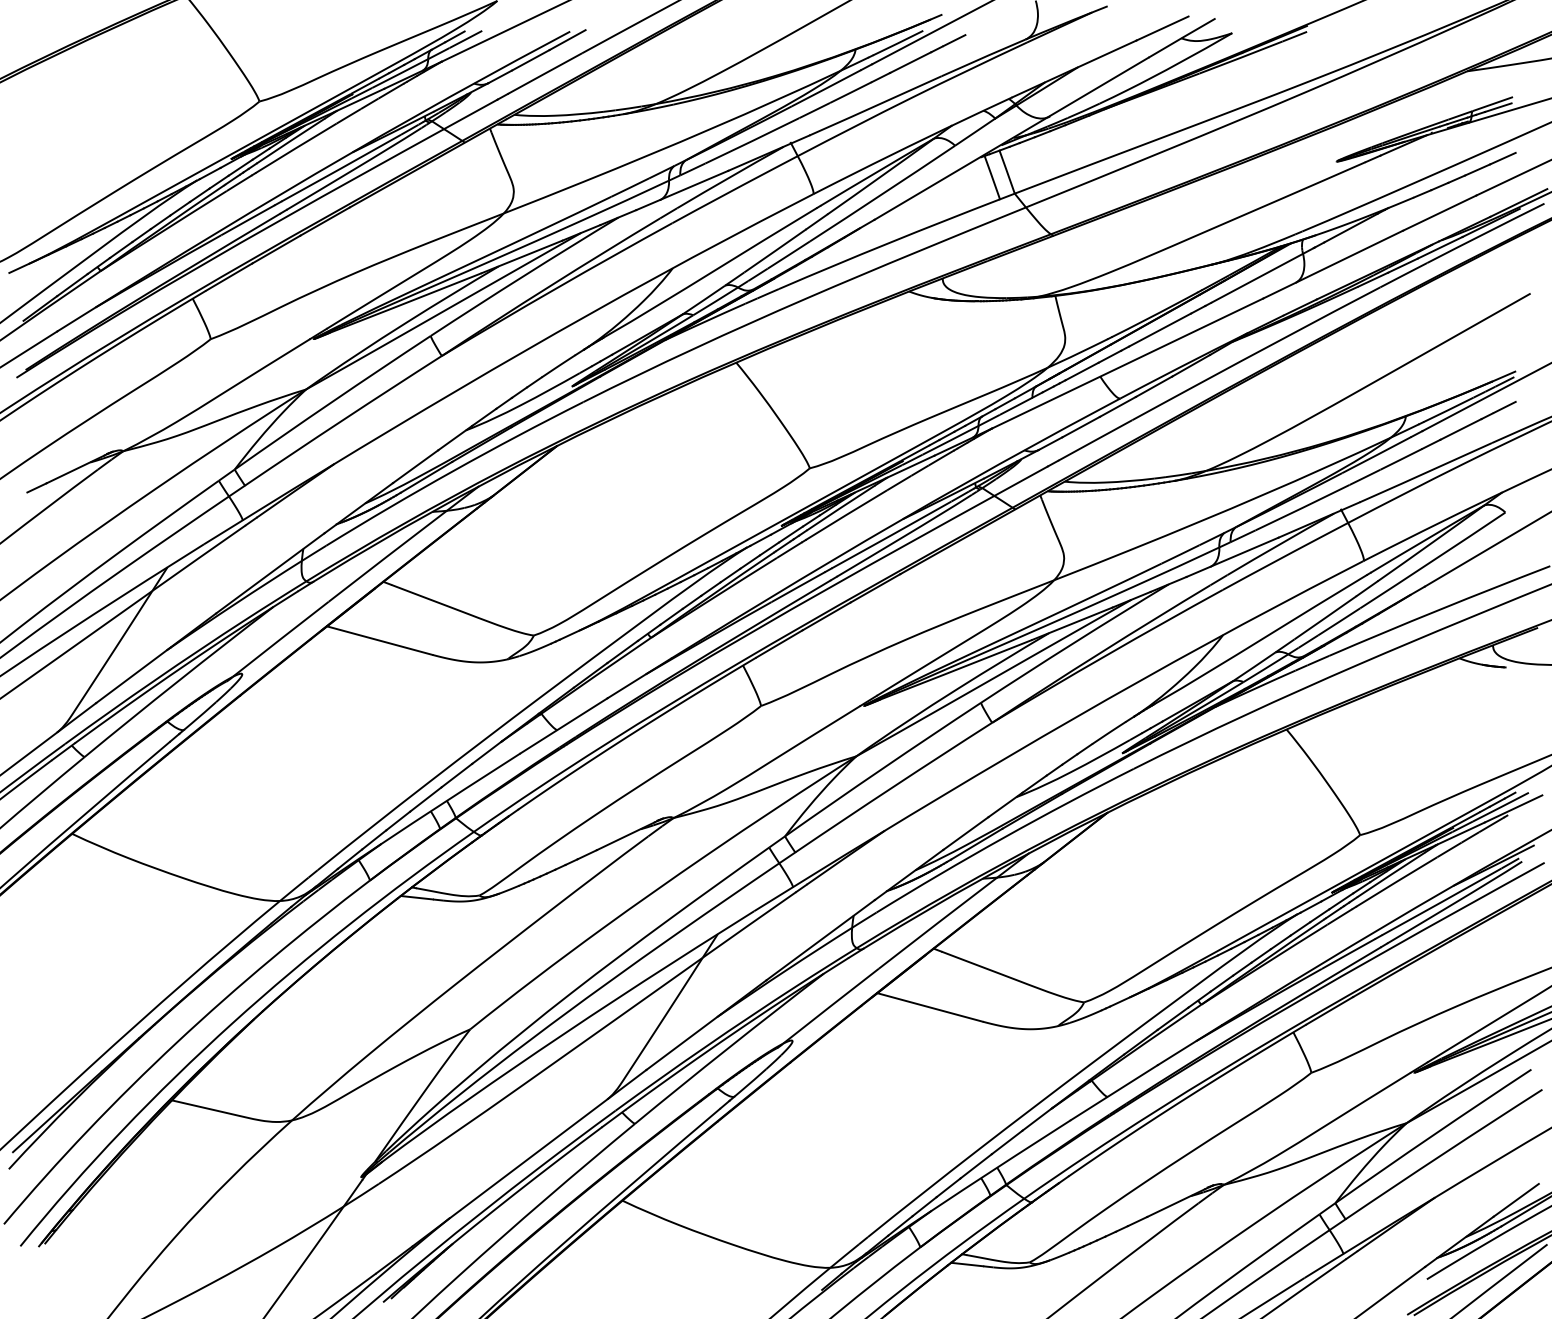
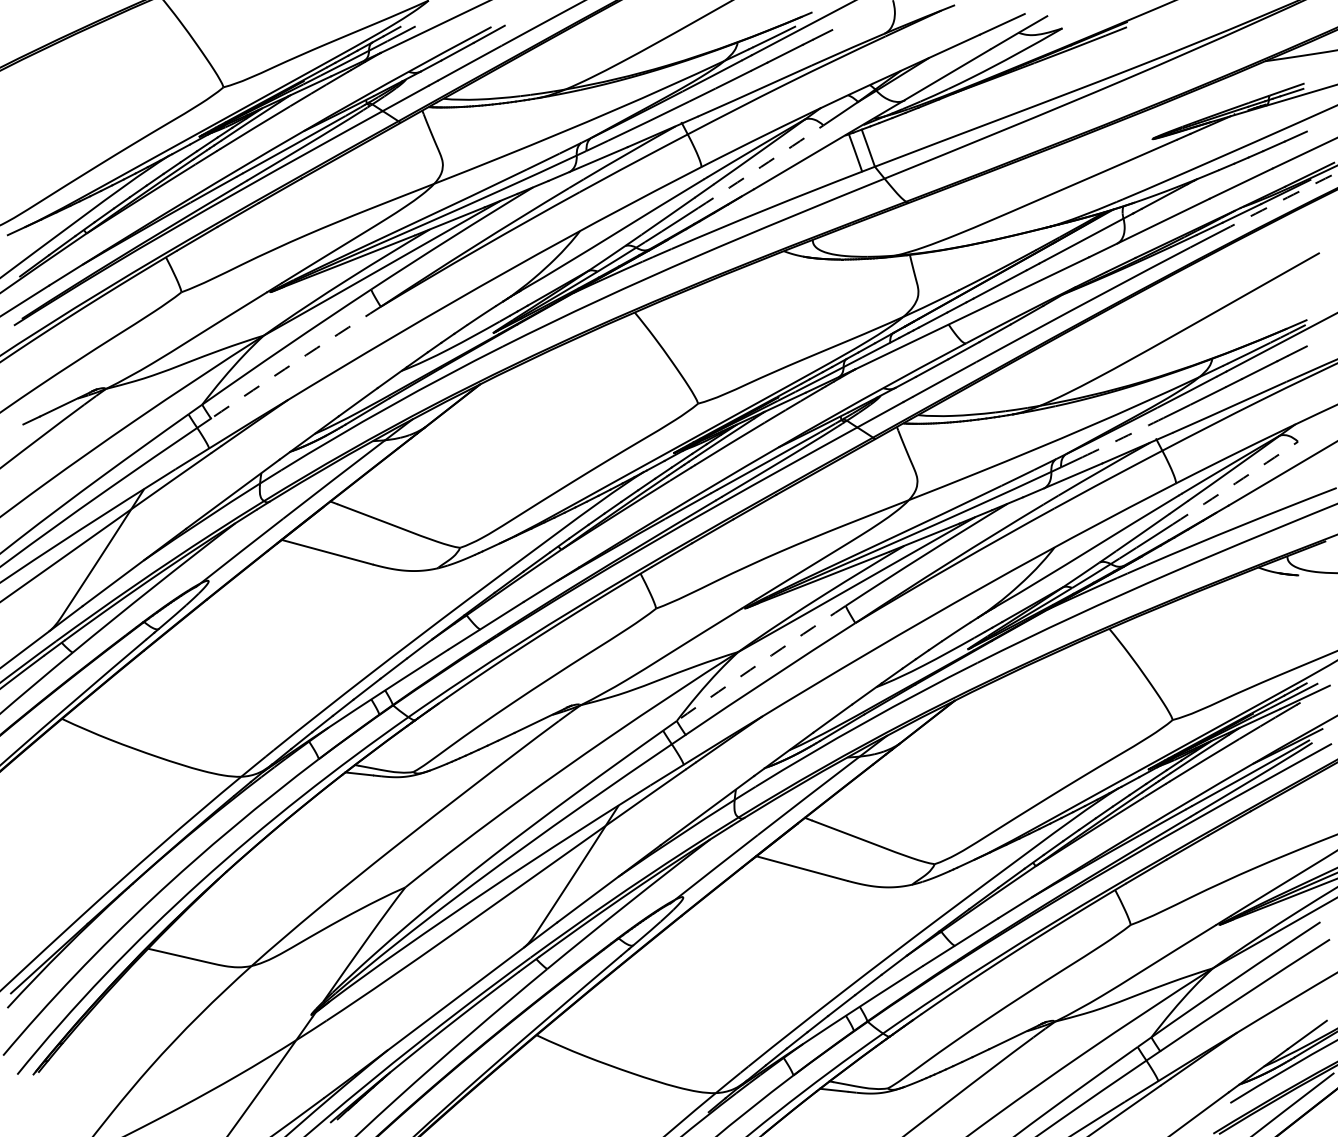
arc: (882, 193) -> (760, 166), solid -> dashed
arc: (1485, 233) -> (1280, 201), solid -> dashed
arc: (342, 420) -> (295, 362), solid -> dashed
arc: (1302, 507) -> (1123, 437), solid -> dashed
arc: (1433, 560) -> (1236, 483), solid -> dashed
arc: (882, 768) -> (760, 662), solid -> dashed

